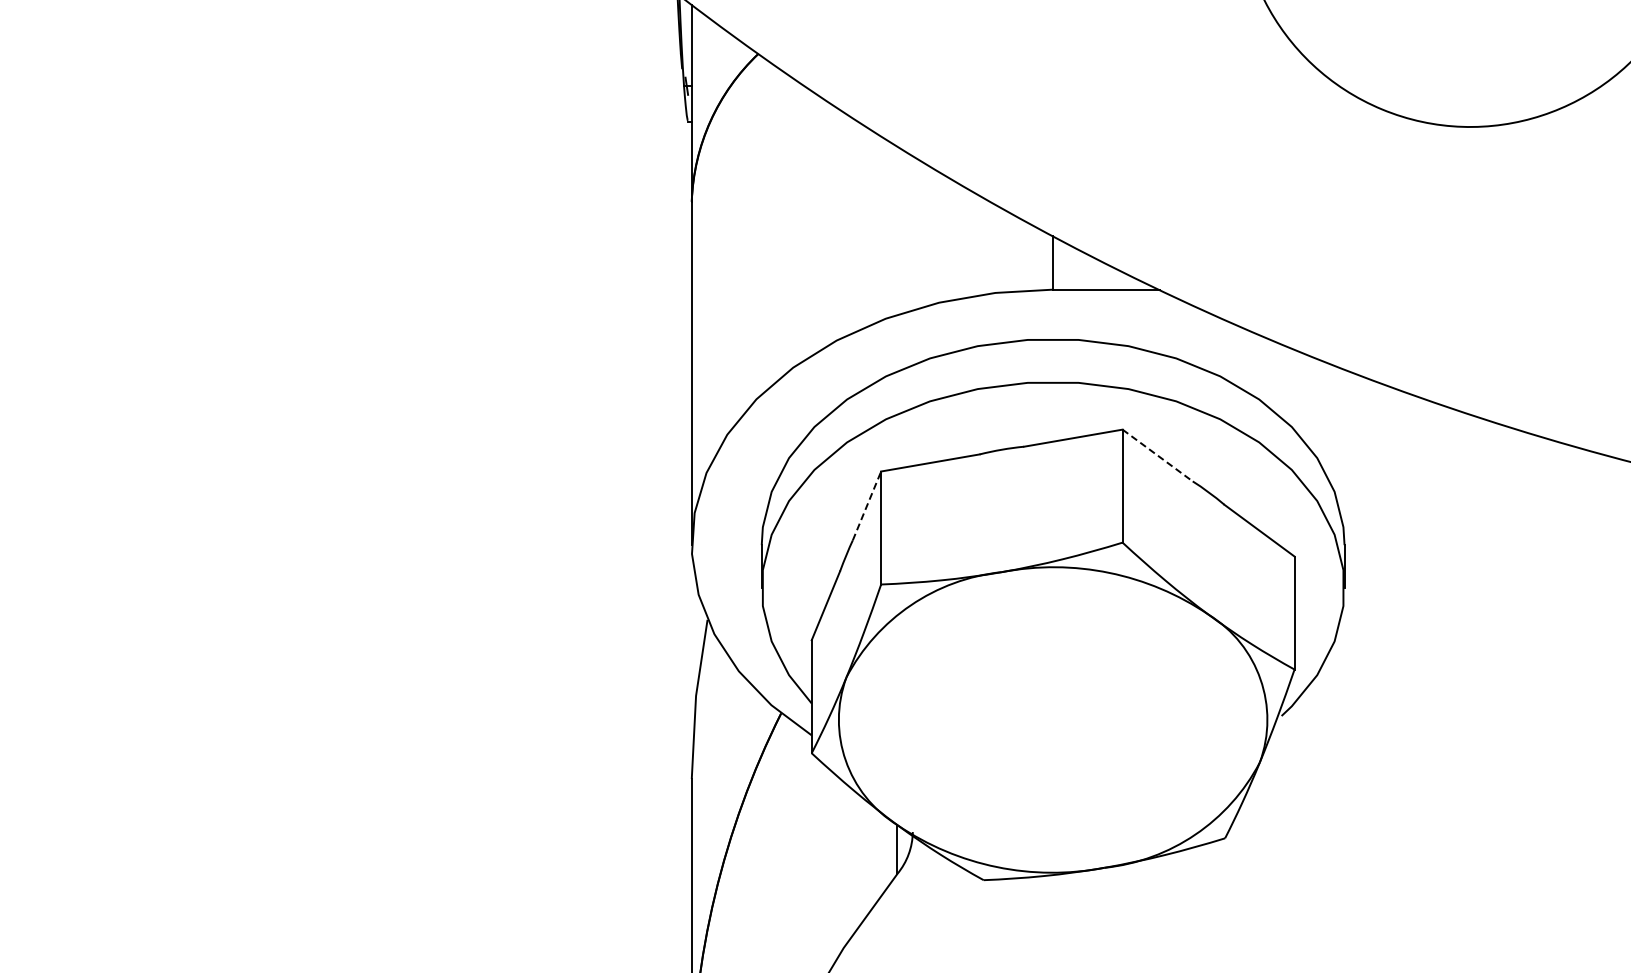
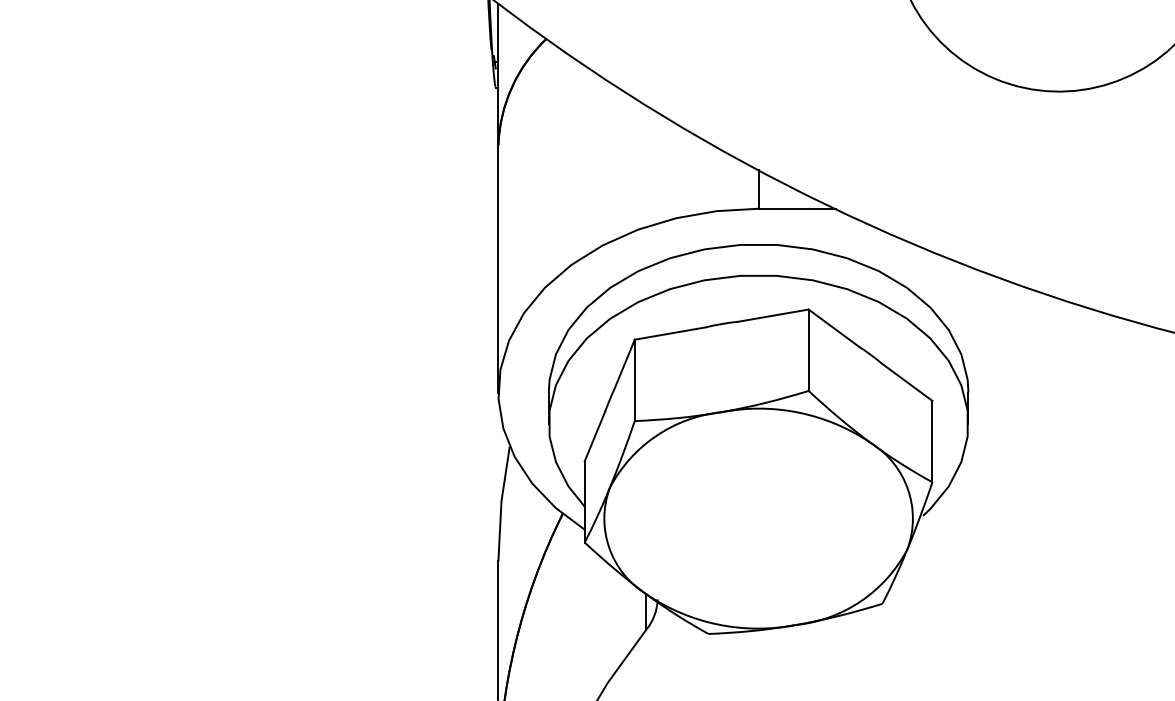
line: (1157, 455) -> (833, 328), dashed -> solid
line: (867, 505) -> (624, 364), dashed -> solid

